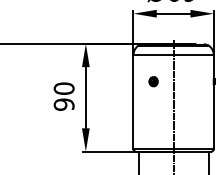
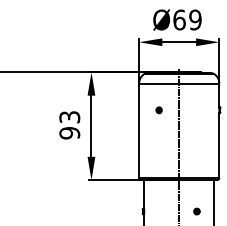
part: (152, 81) -> (158, 110), size x0.62
text: (63, 88) -> (69, 117), 90 -> 93

